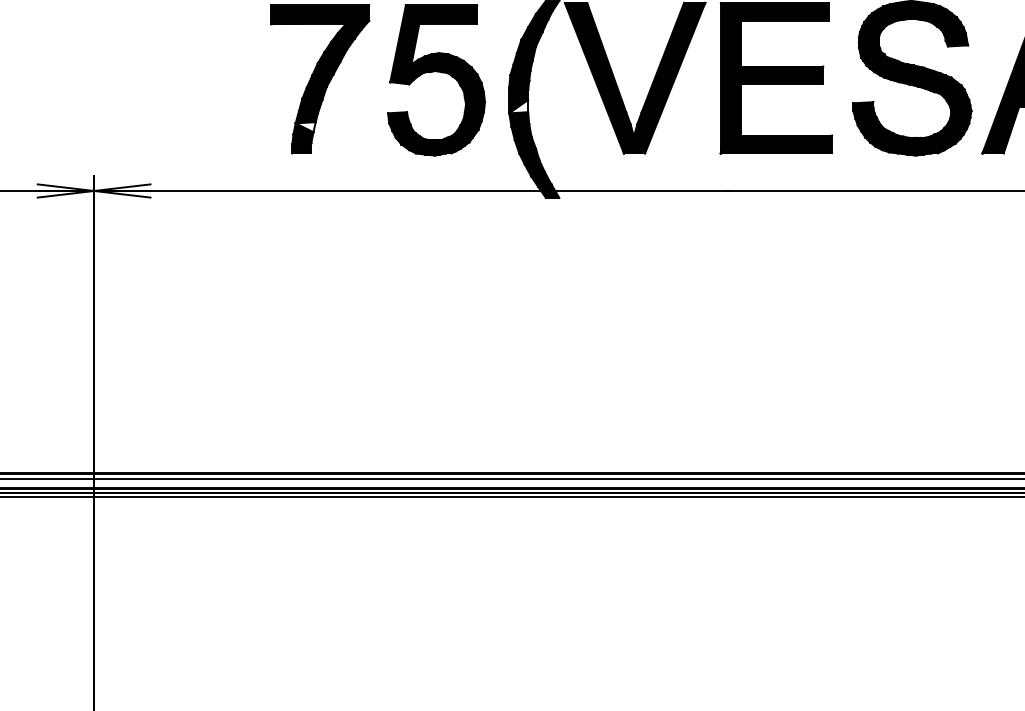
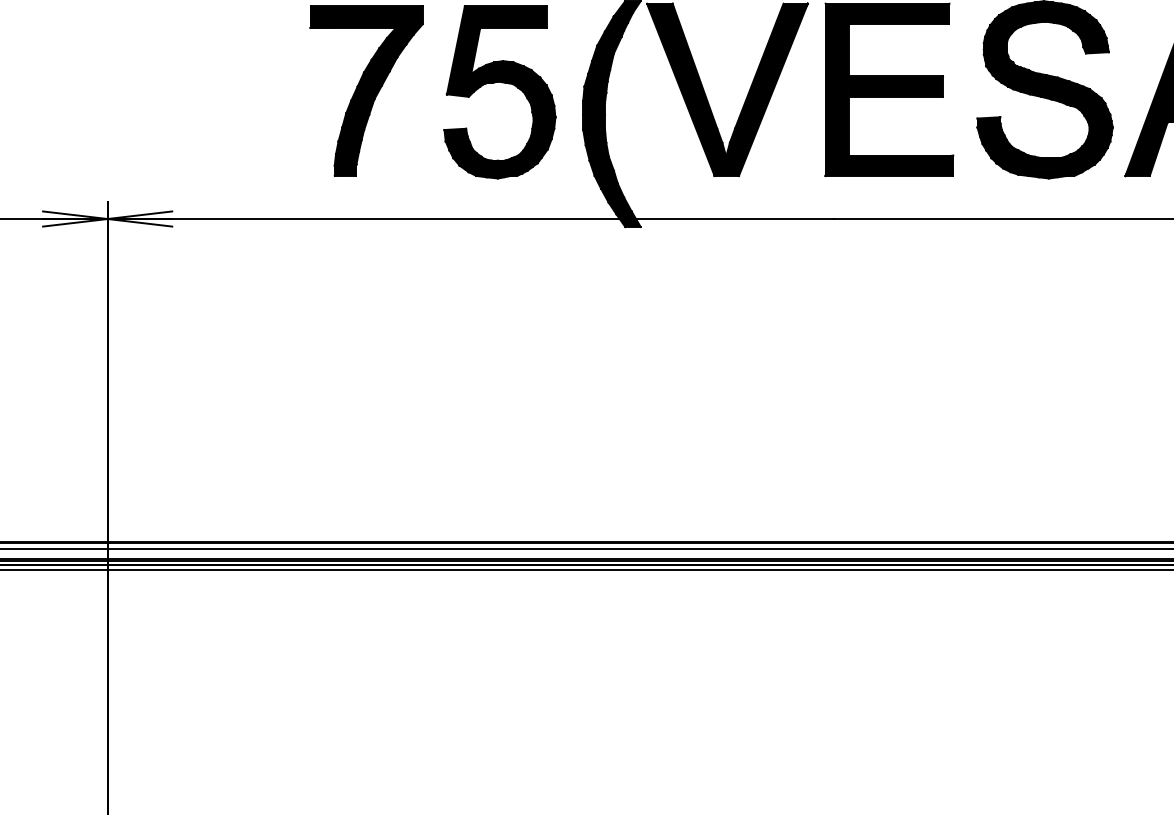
fill: (518, 106) -> (593, 122), added
fill: (305, 127) -> (349, 146), added

